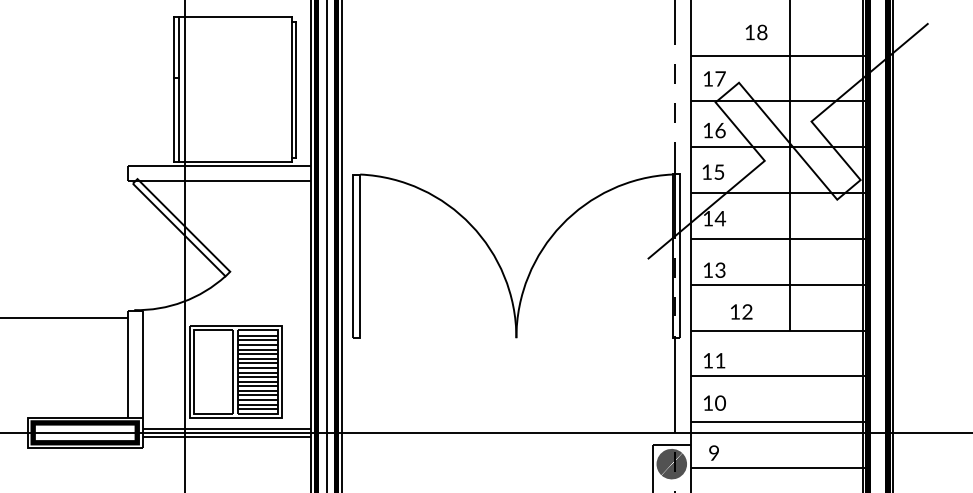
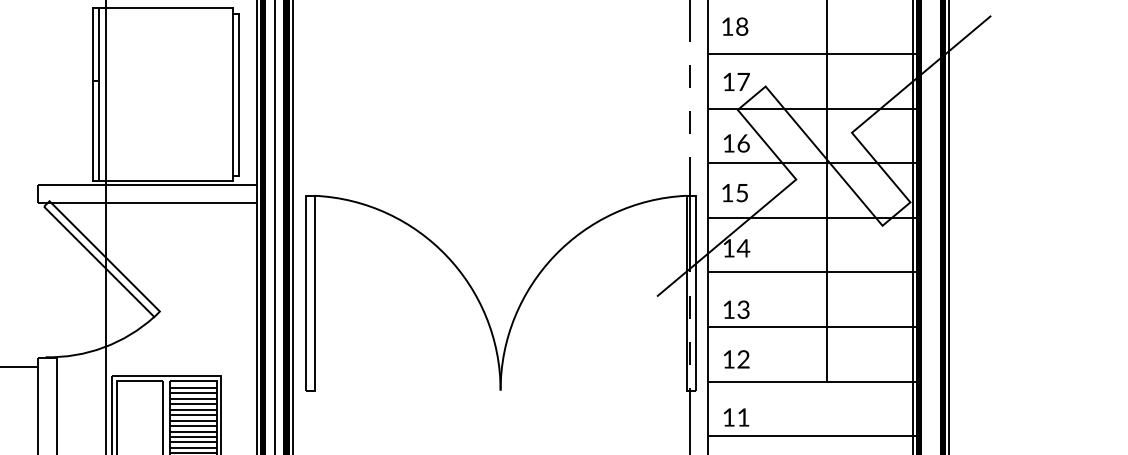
text: (756, 32) -> (735, 26), moved
text: (741, 311) -> (736, 358), moved

